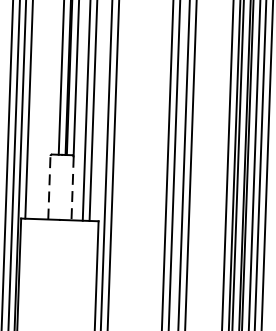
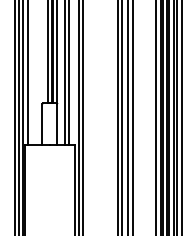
line: (49, 187) -> (42, 124), dashed -> solid
line: (72, 190) -> (57, 125), dashed -> solid

